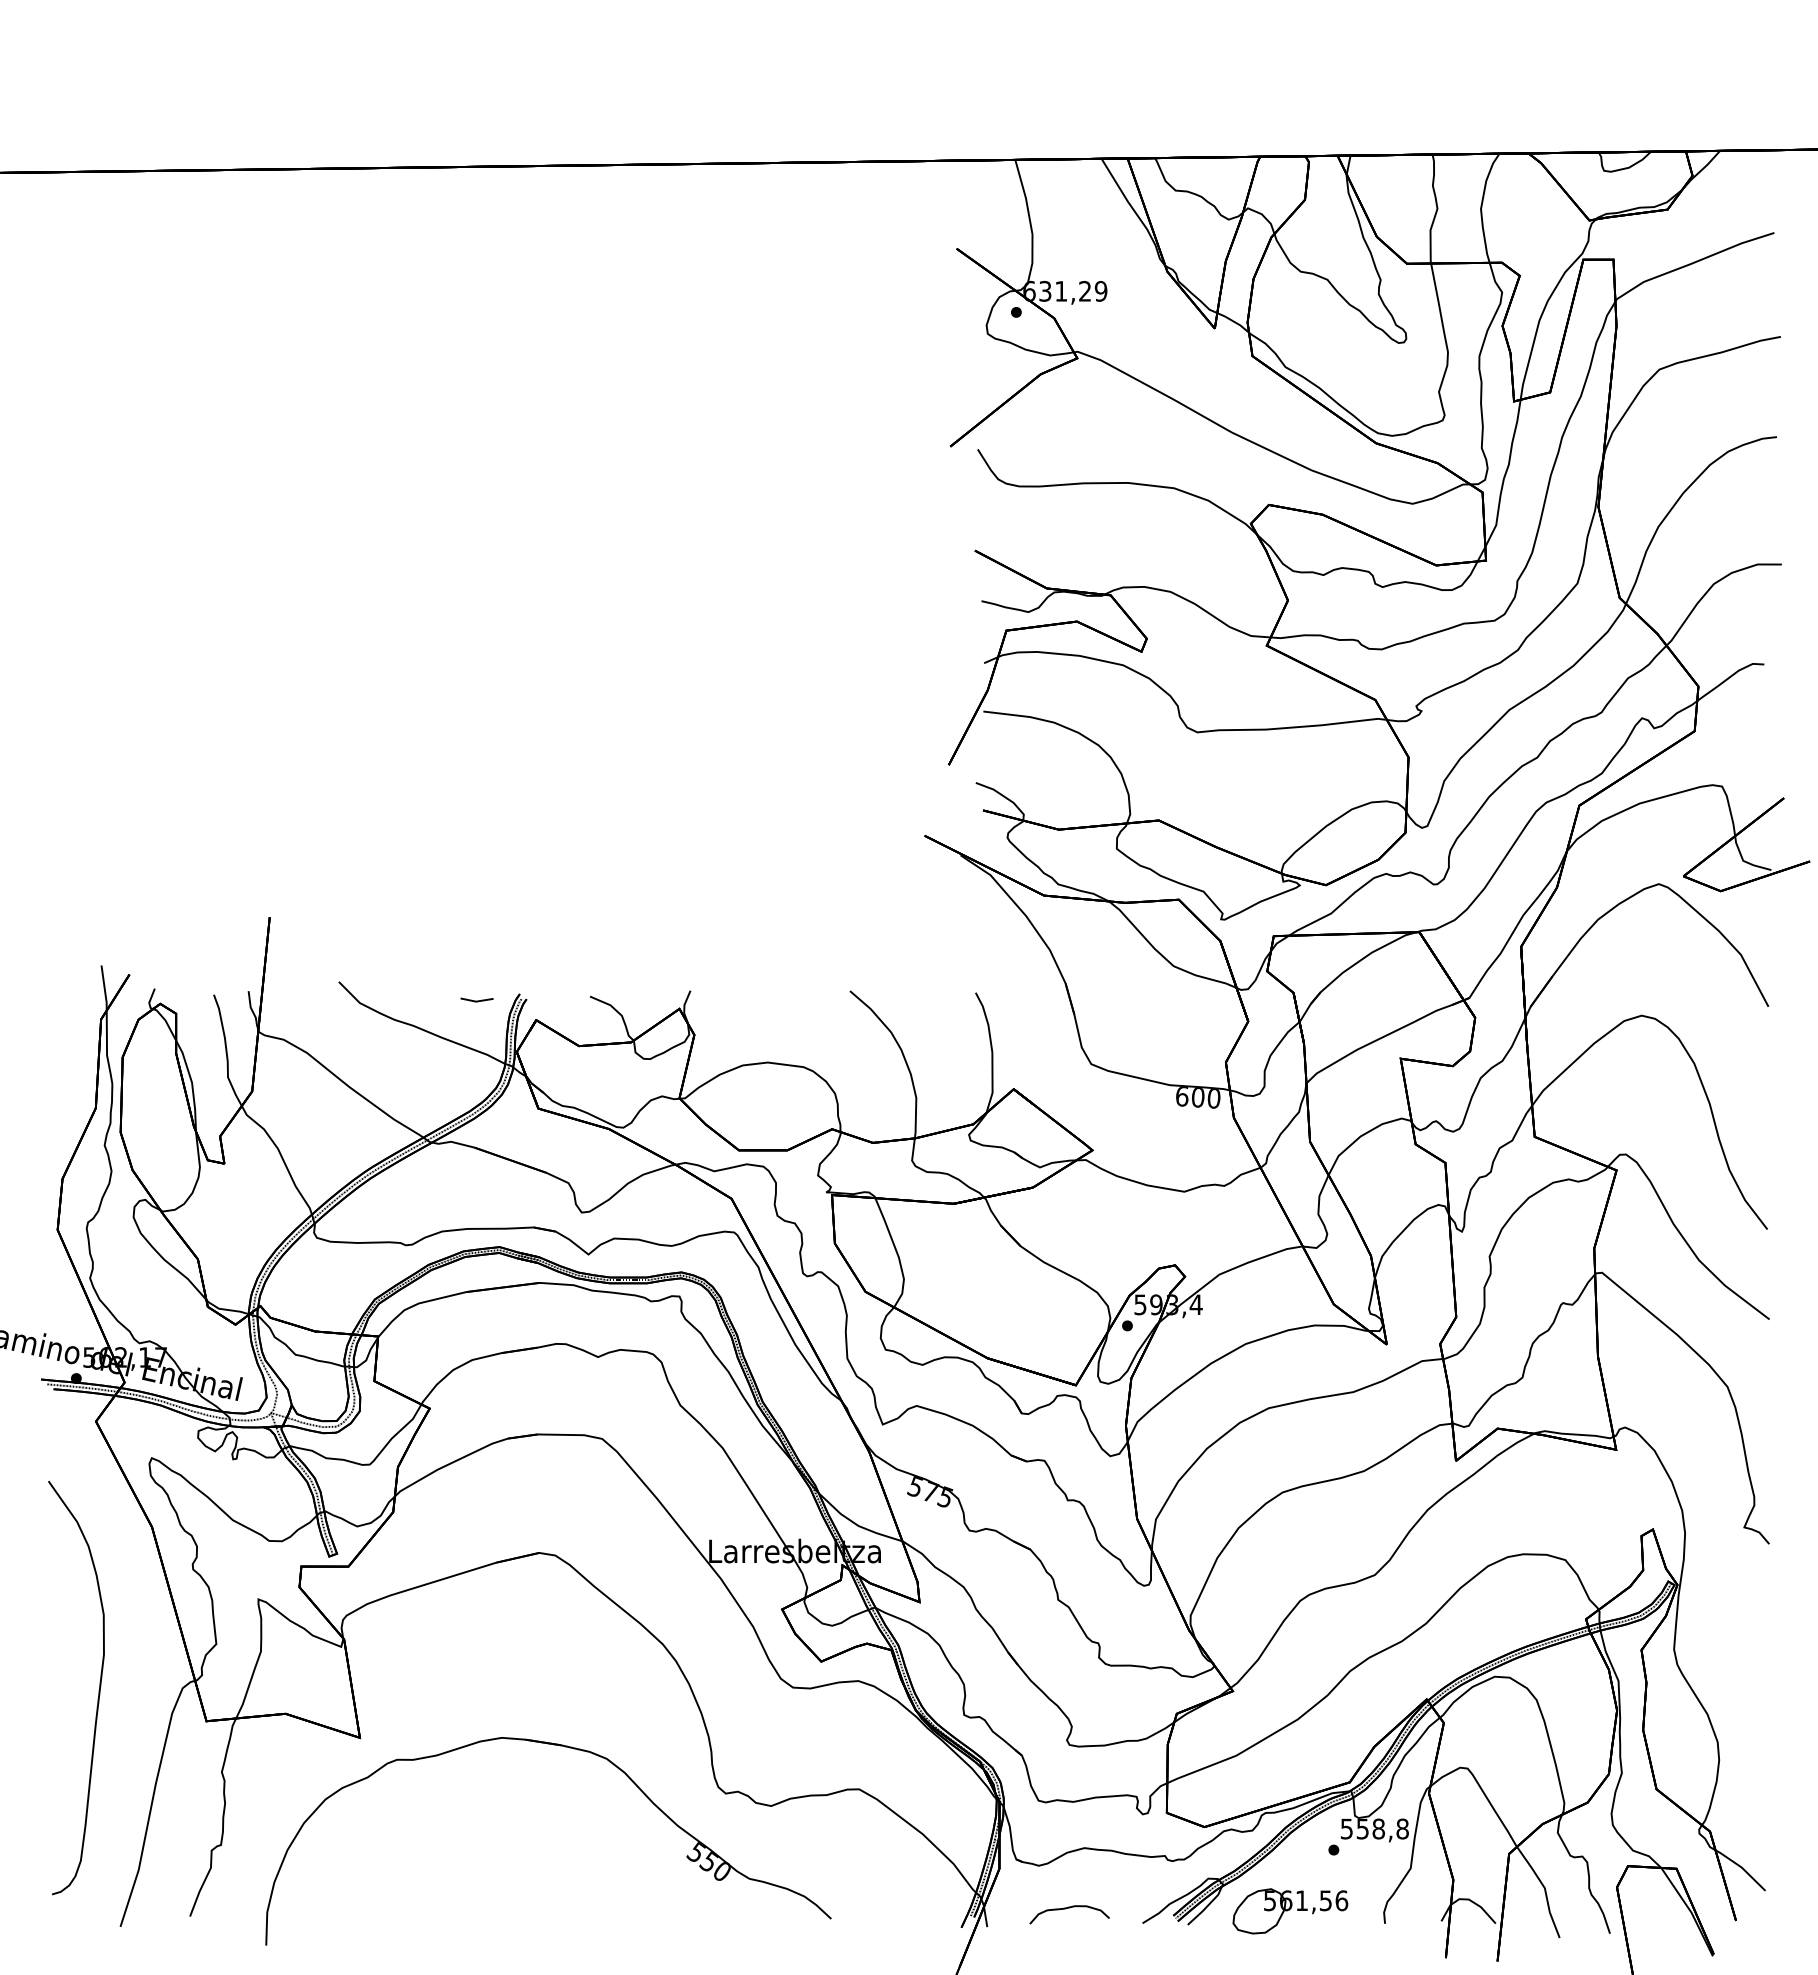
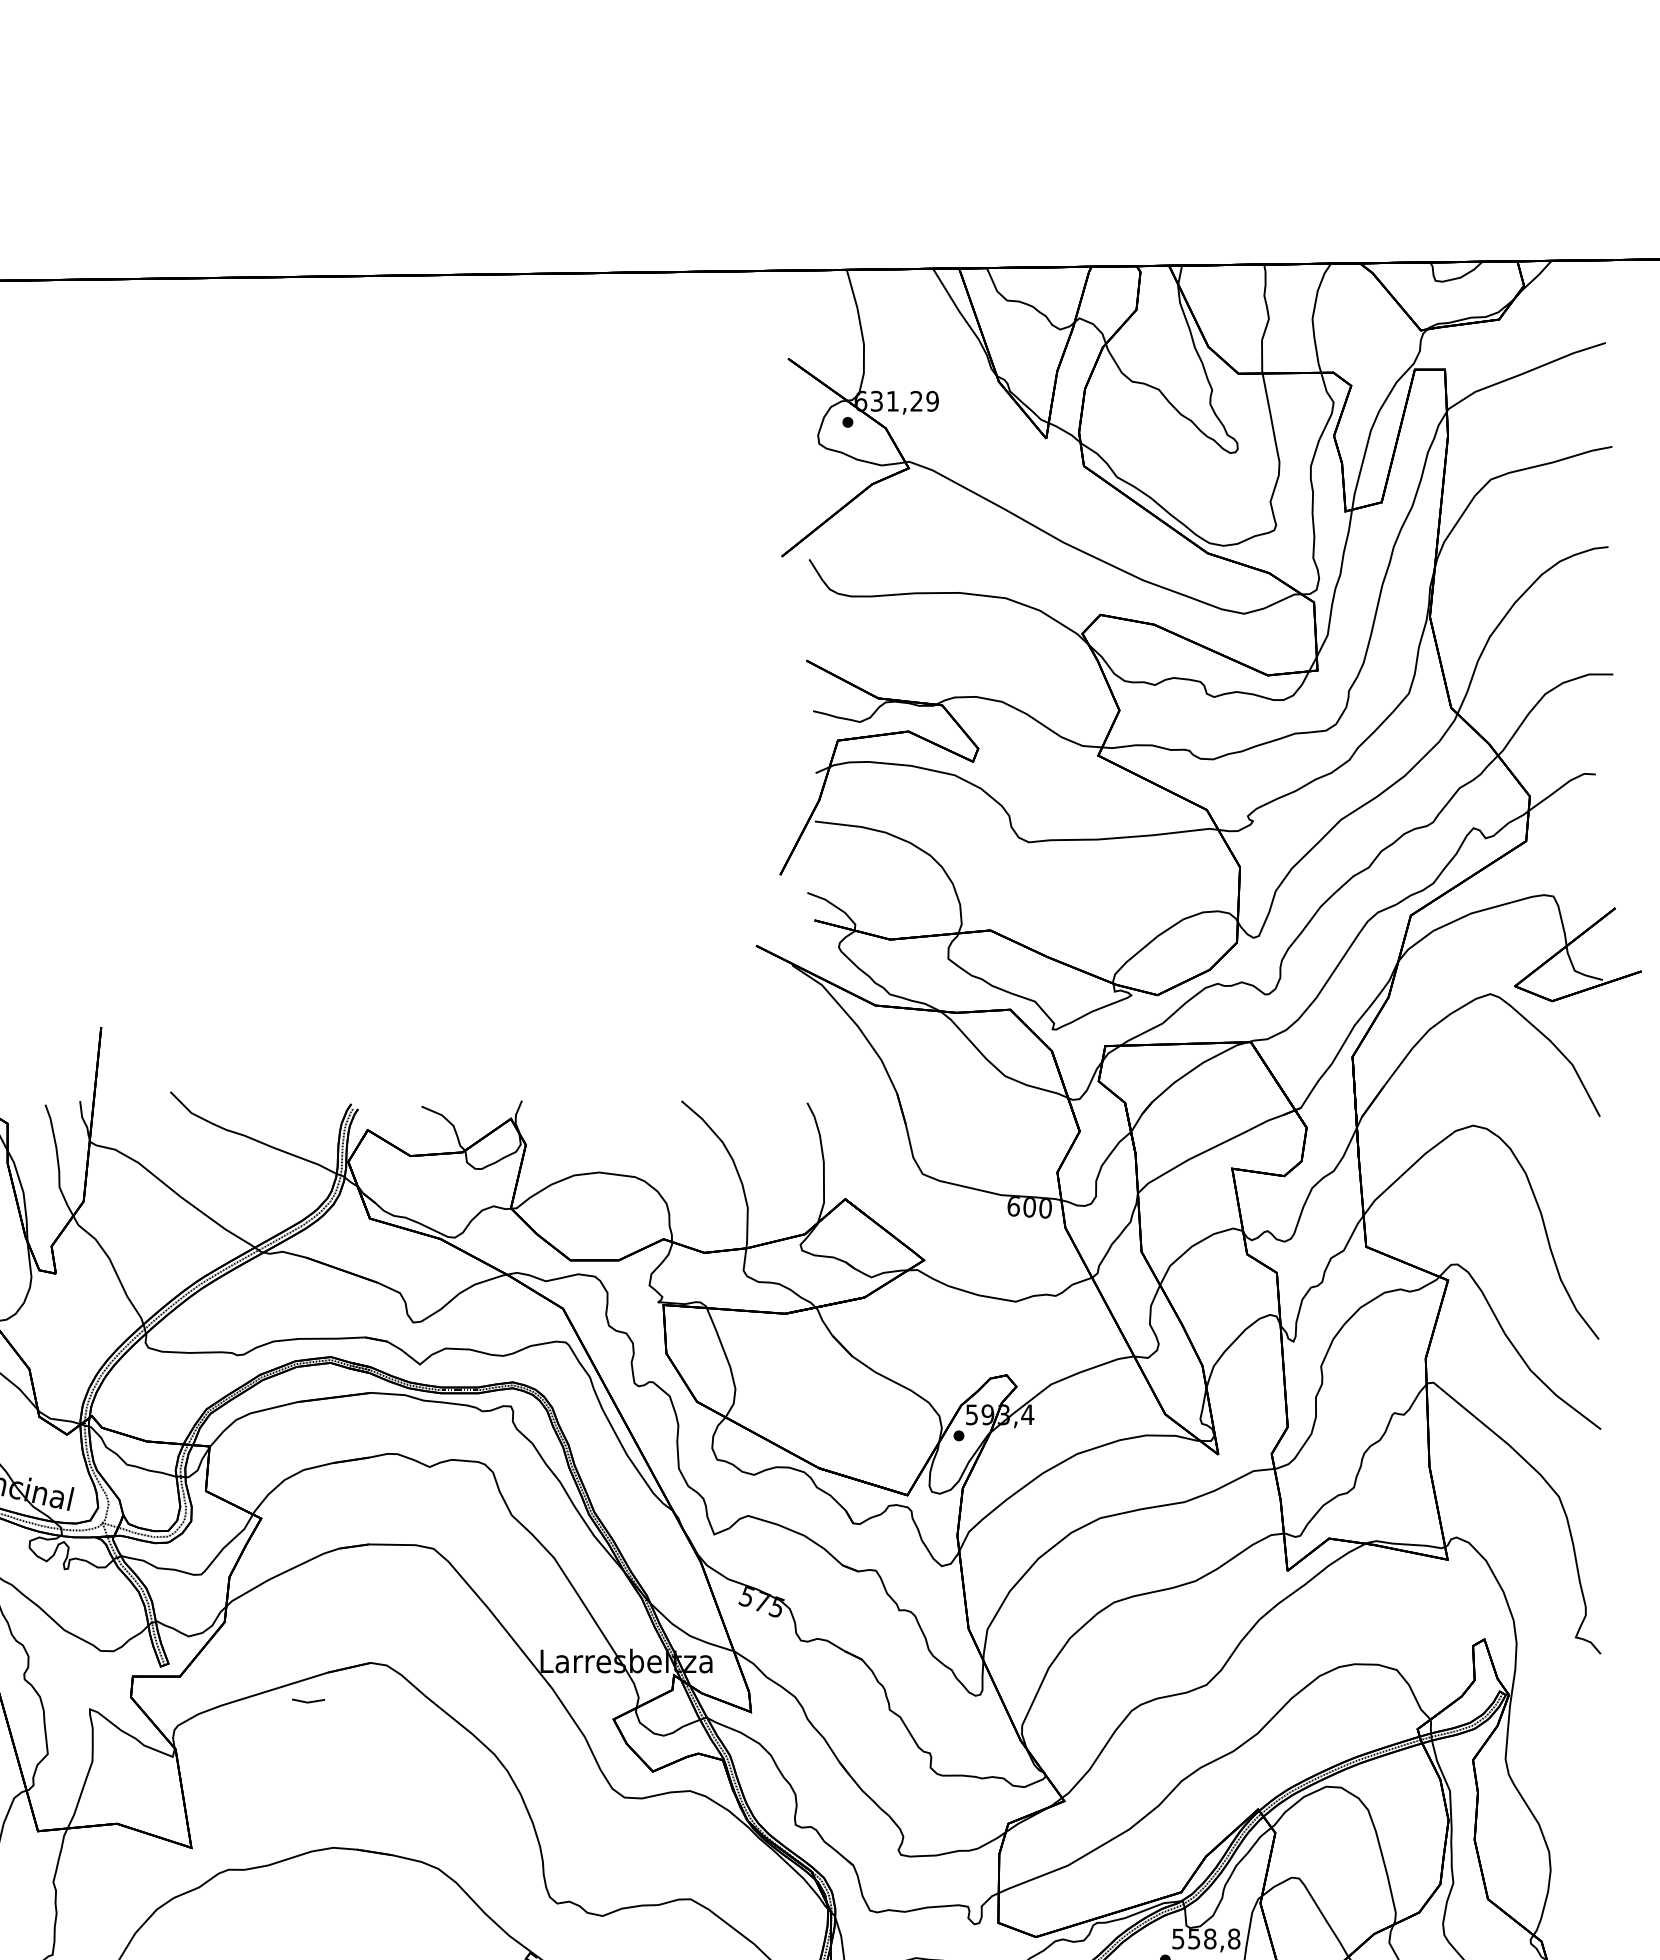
line: (476, 1000) -> (308, 1701), moved

